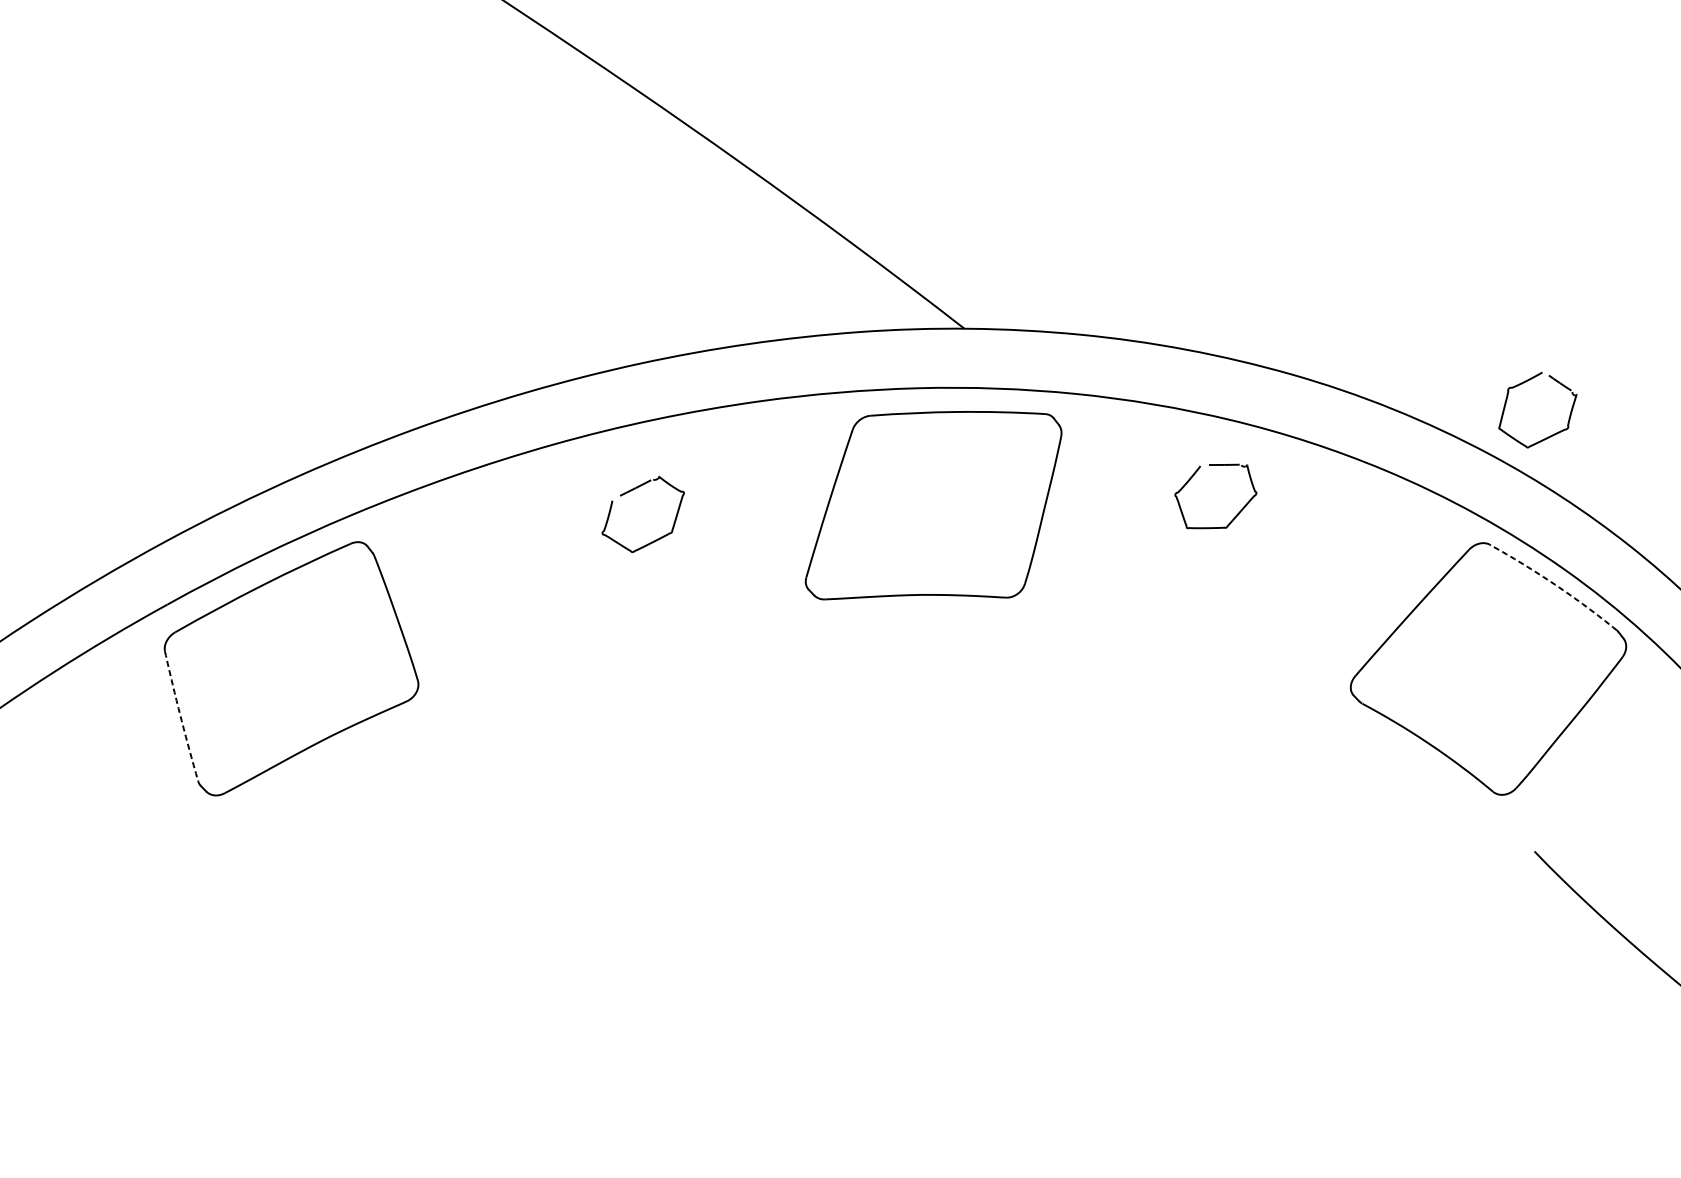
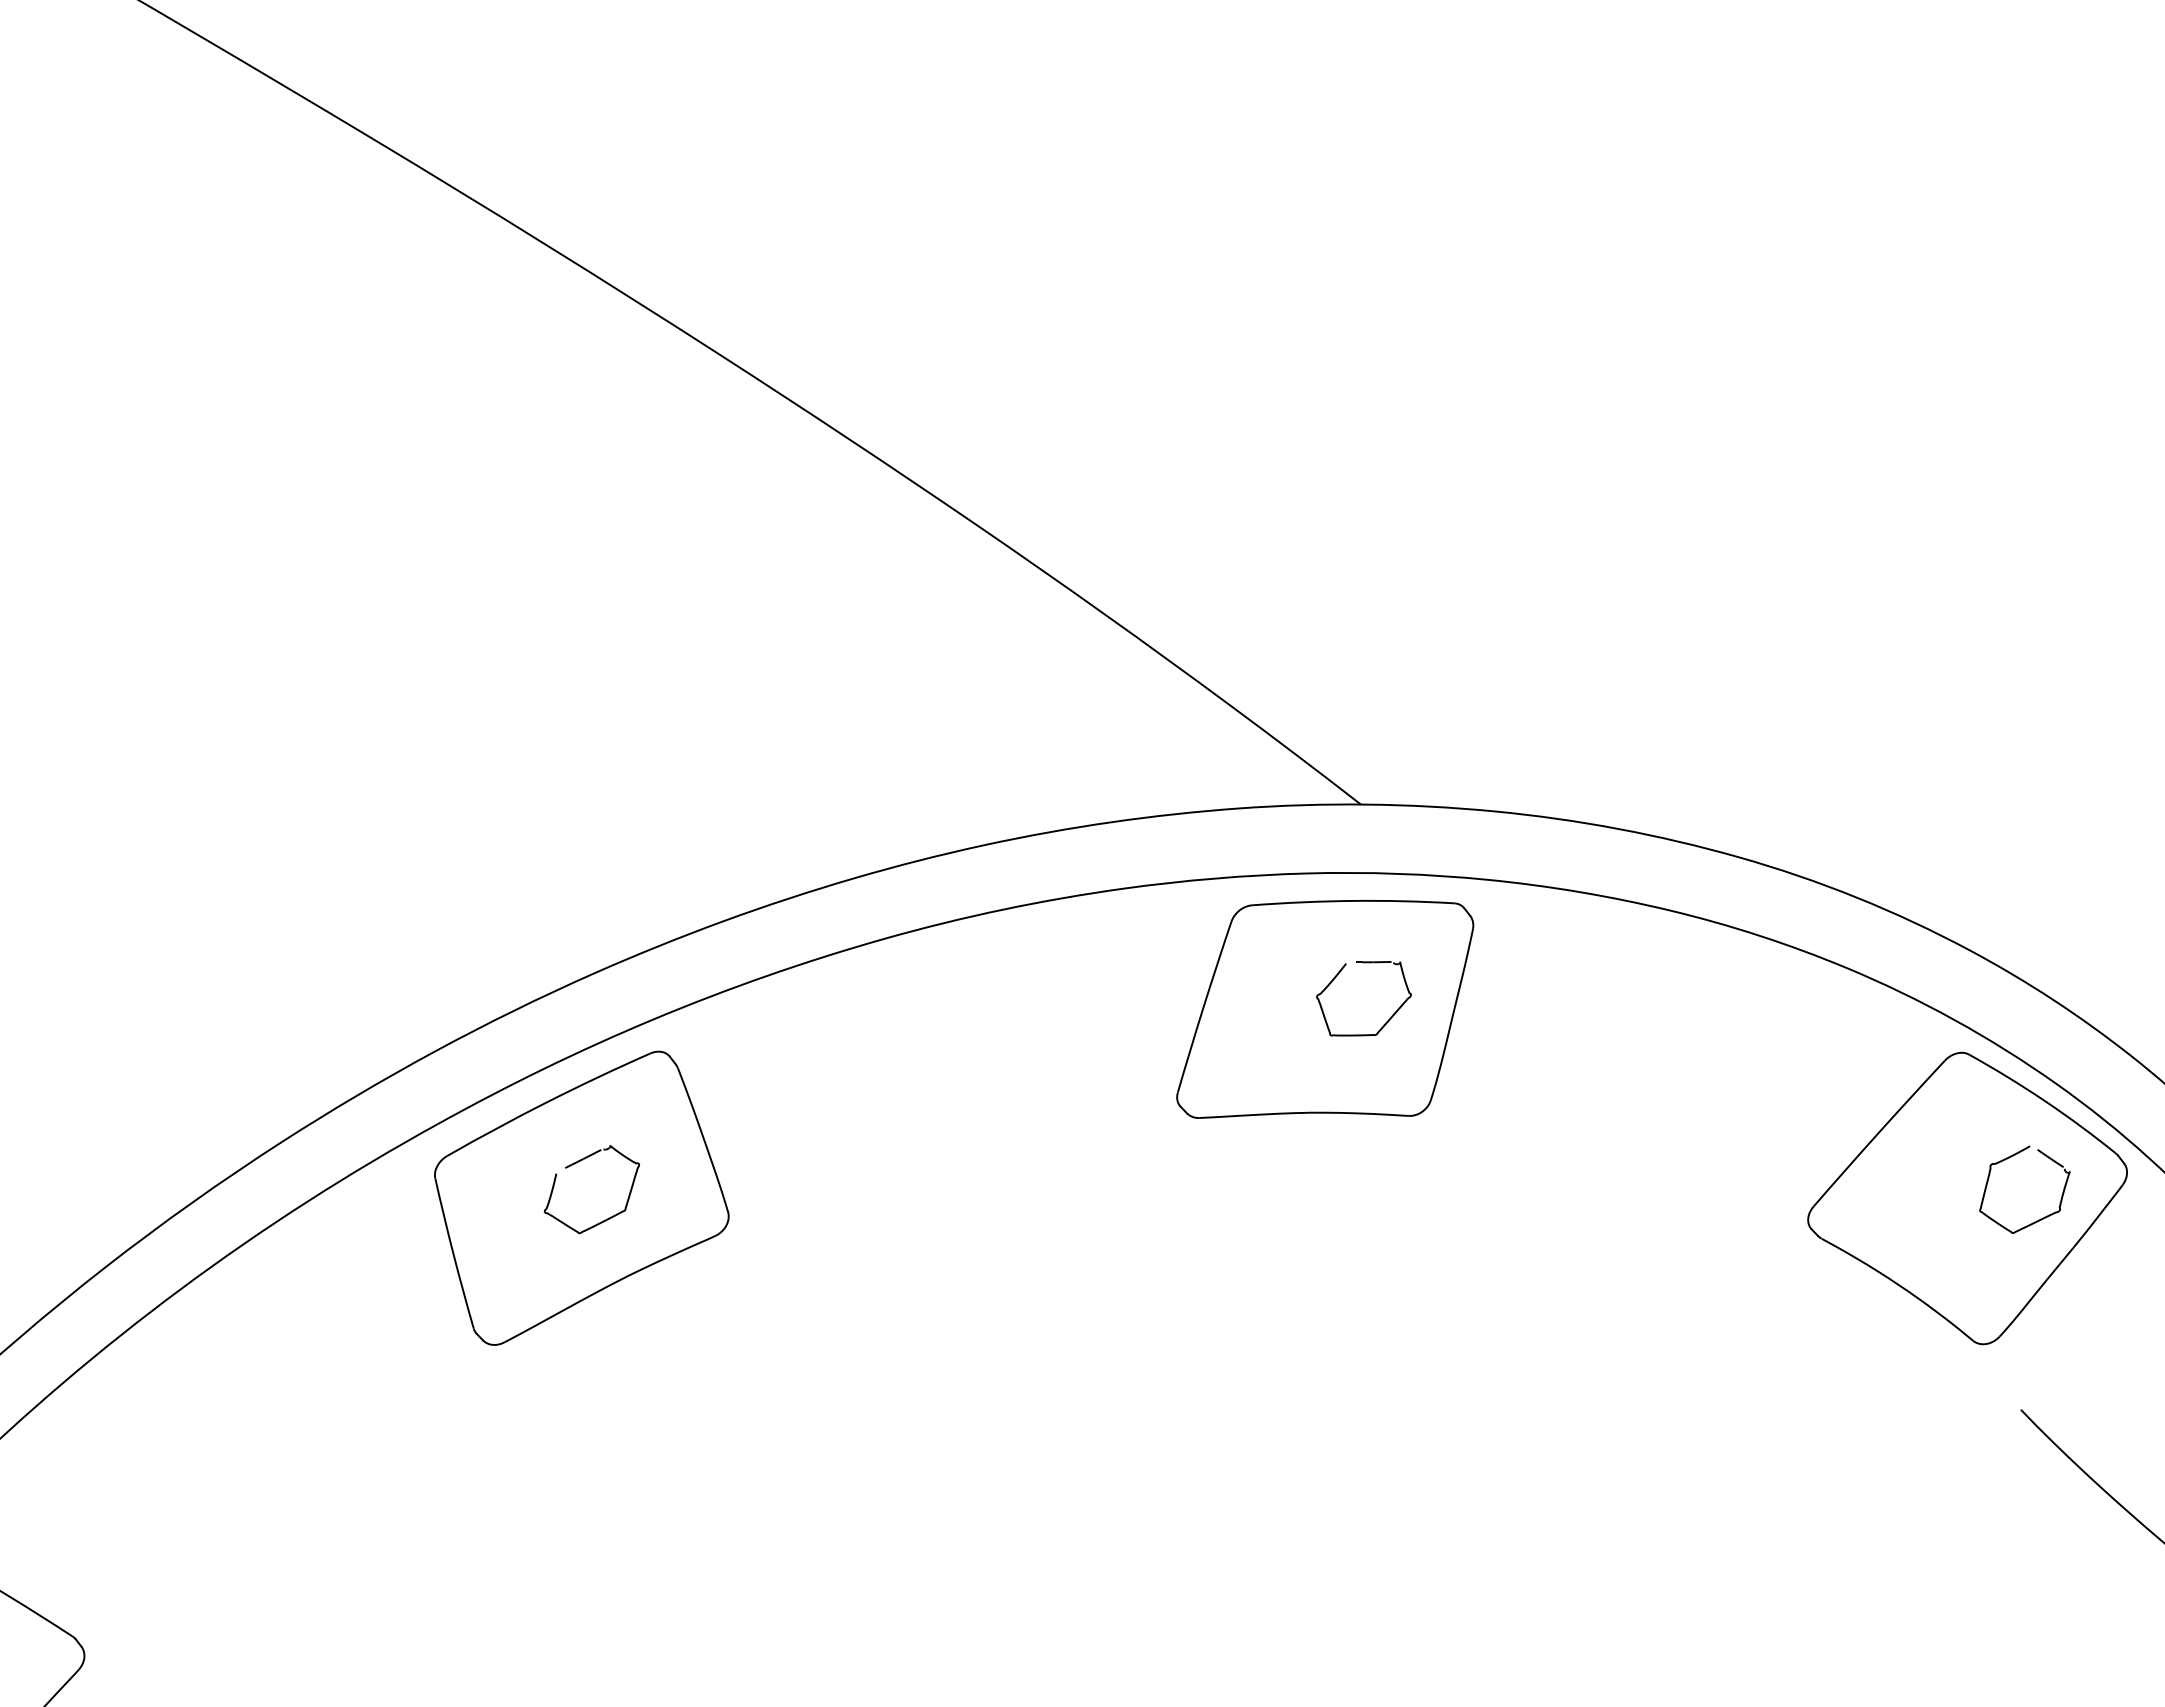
part: (1549, 435) -> (2038, 1219), moved
part: (631, 491) -> (578, 1162), moved
part: (1235, 516) -> (1386, 1021), moved
line: (1554, 584) -> (2044, 1100), dashed -> solid
line: (180, 716) -> (453, 1253), dashed -> solid

